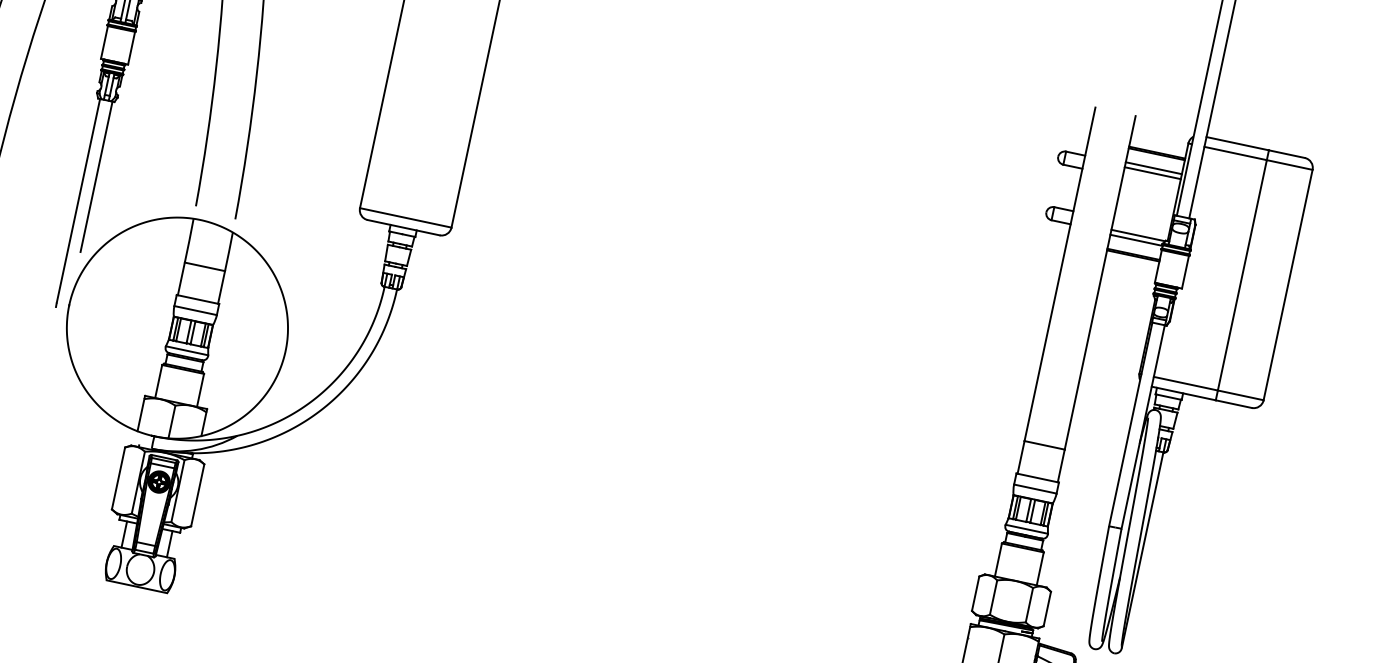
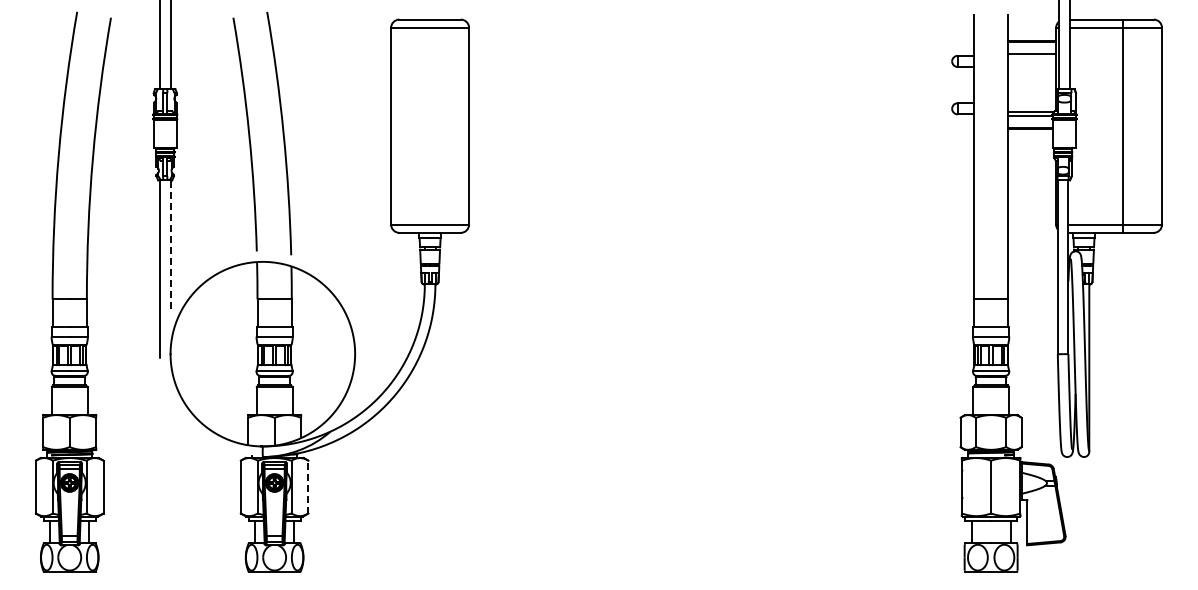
line: (1153, 173) -> (1032, 58), removed
line: (96, 176) -> (170, 244), solid -> dashed
line: (197, 494) -> (308, 486), solid -> dashed

